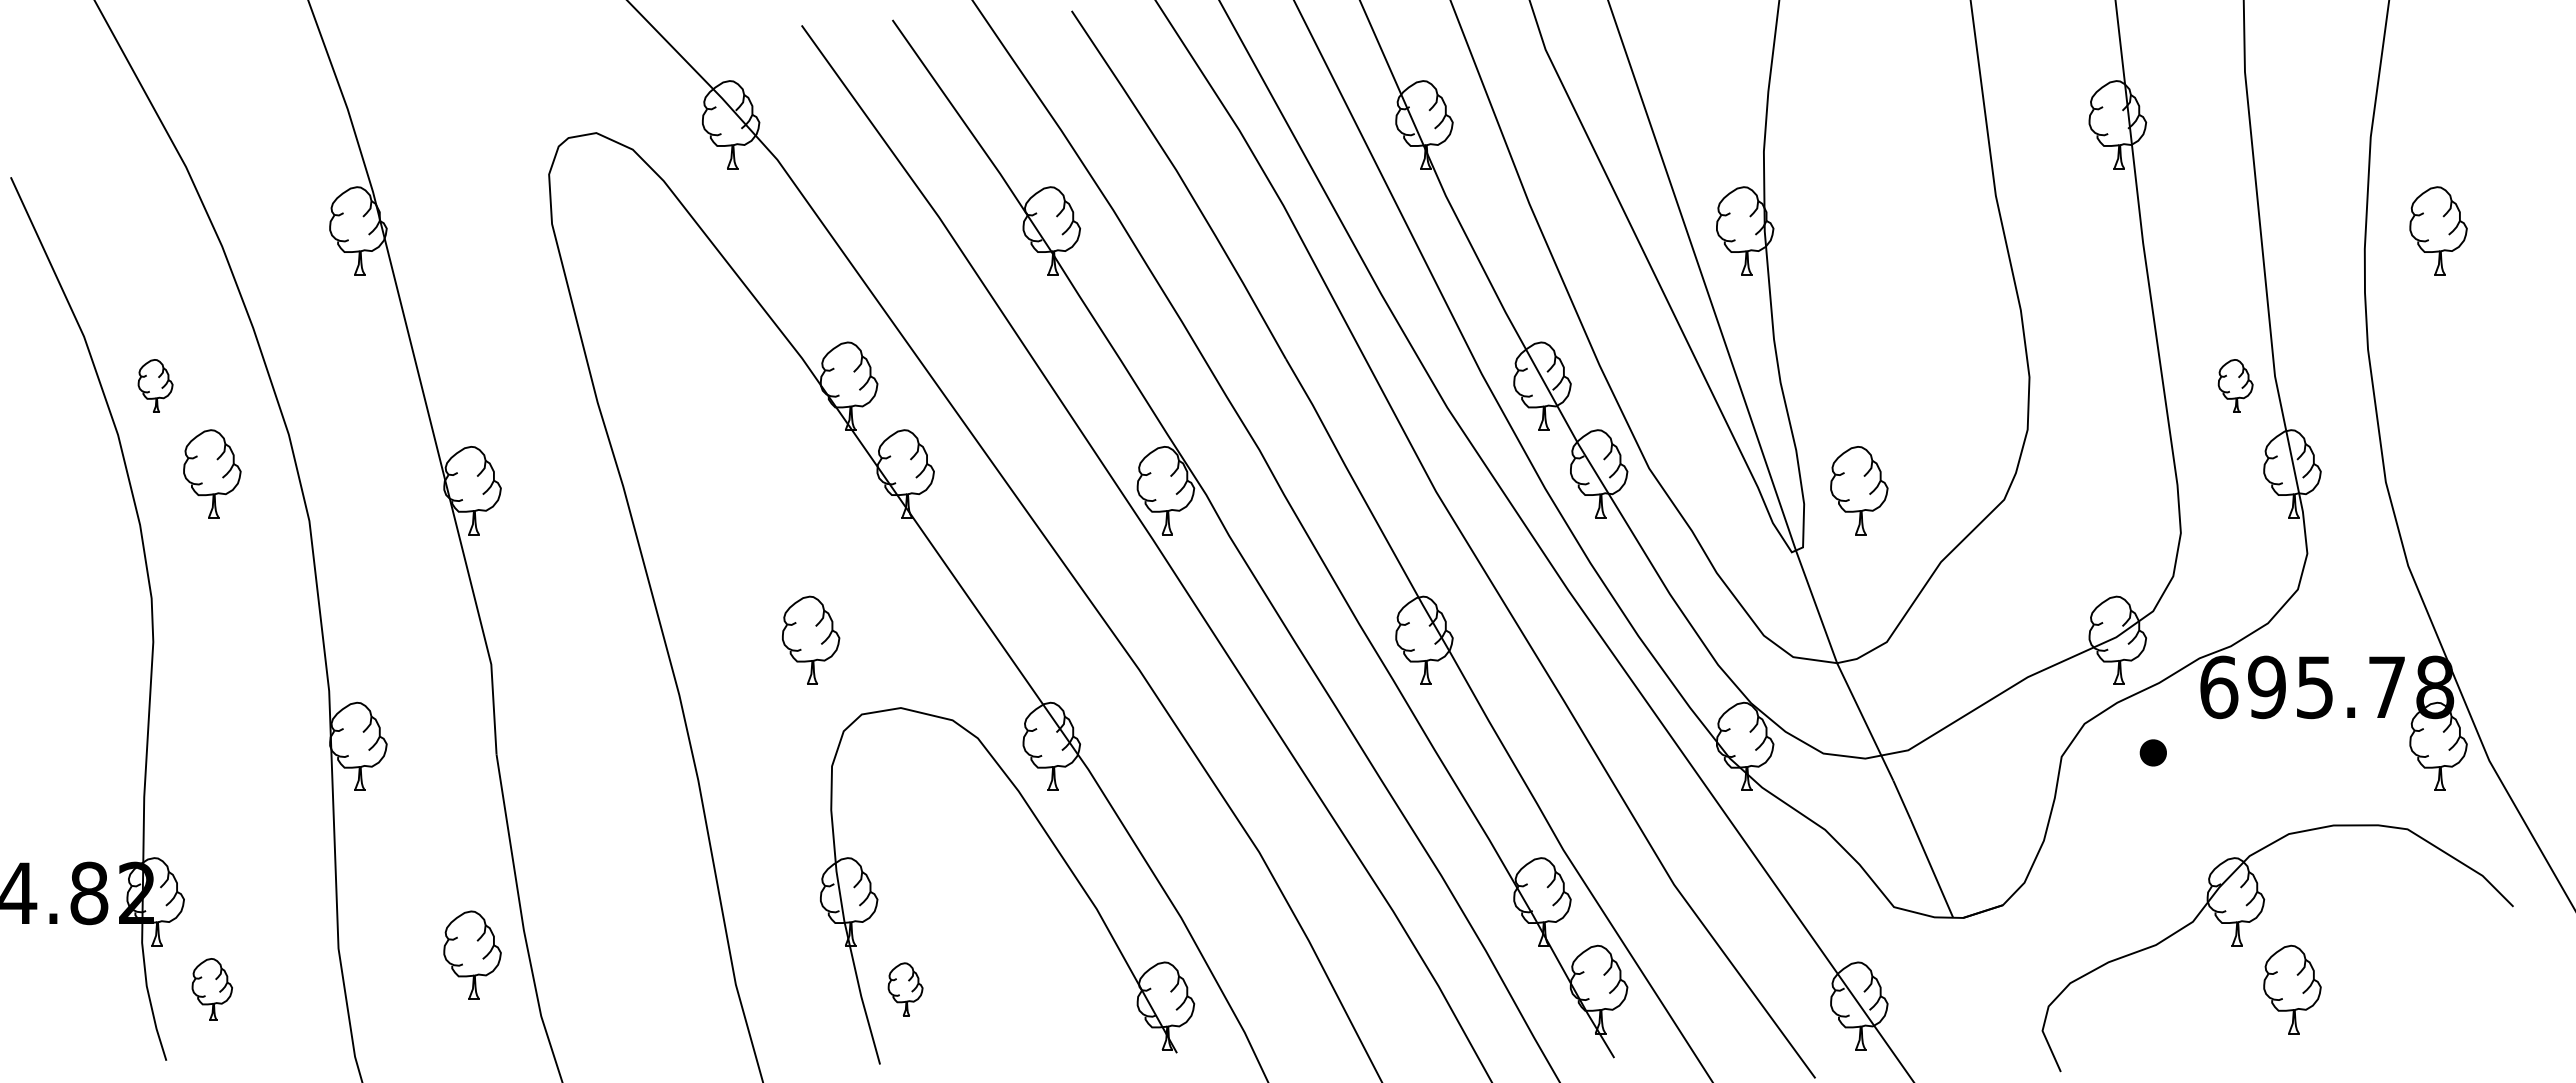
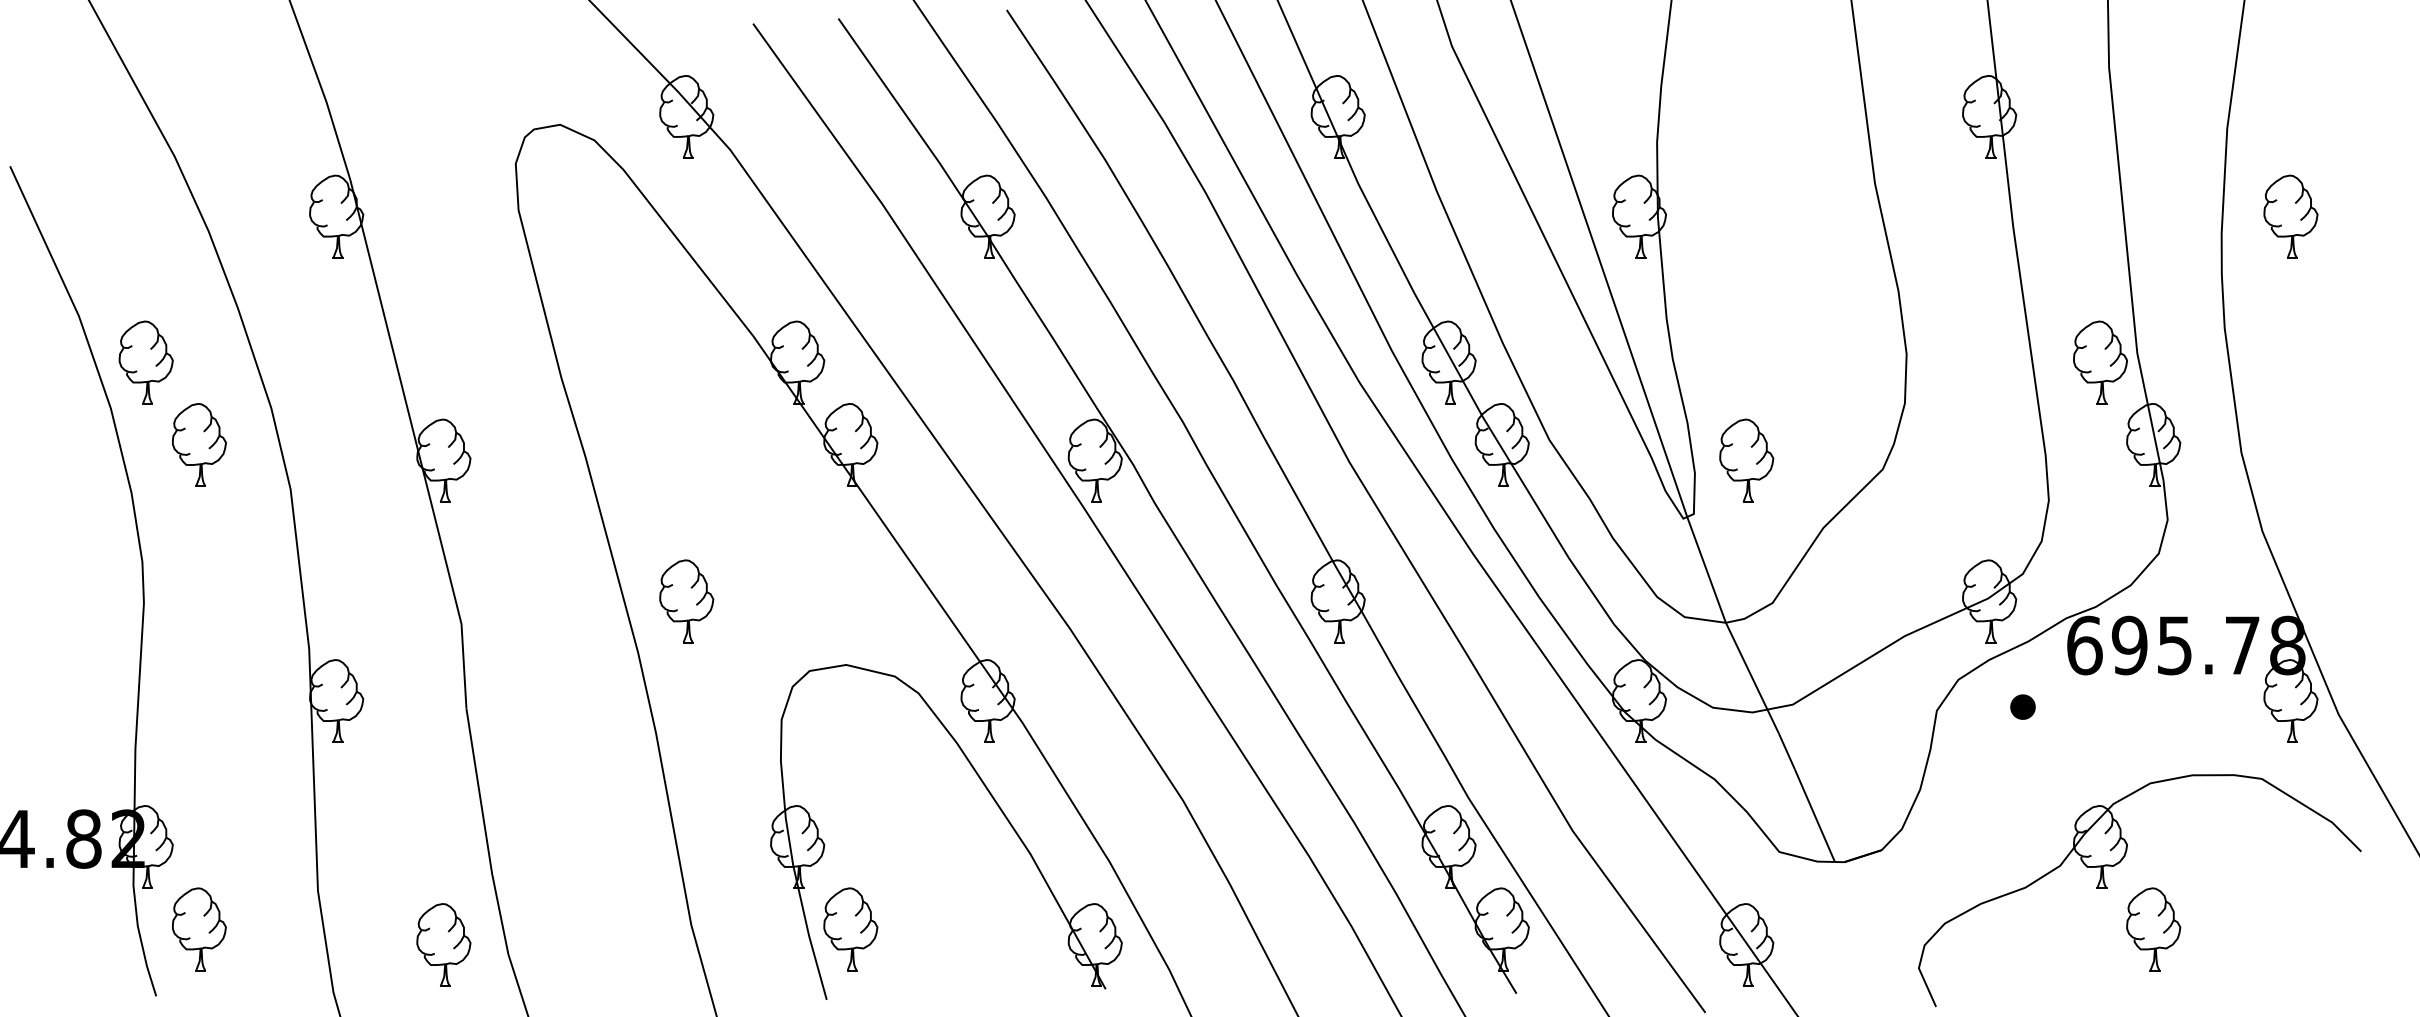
part: (155, 385) -> (146, 361), size x1.67
part: (2235, 385) -> (2100, 361), size x1.67
part: (811, 639) -> (687, 600), moved
part: (472, 954) -> (443, 944), moved
part: (212, 989) -> (199, 929), size x1.43
part: (905, 989) -> (850, 929), size x1.67

